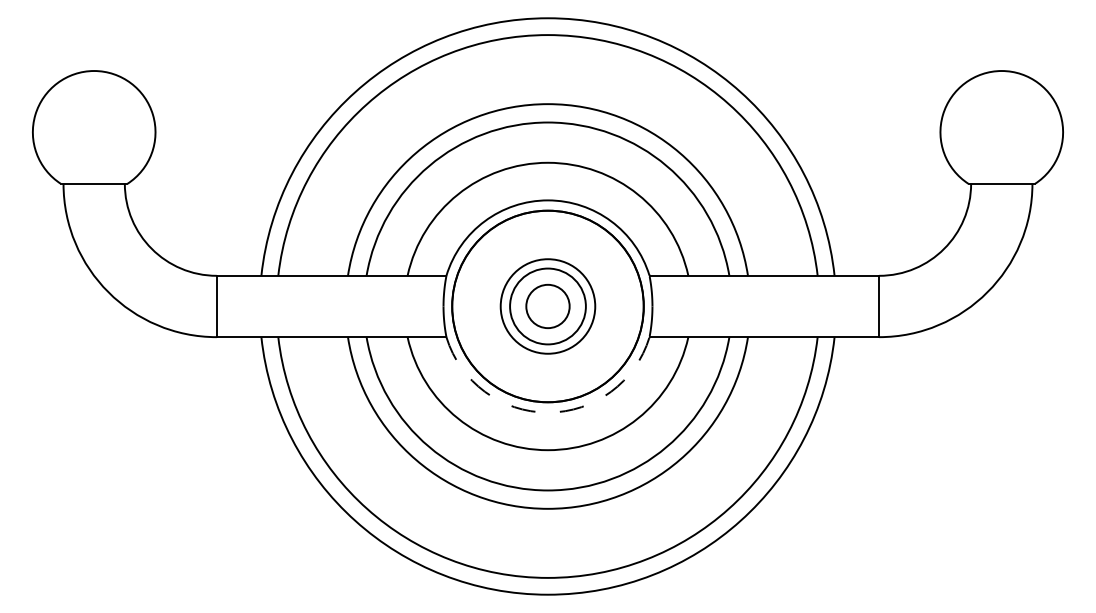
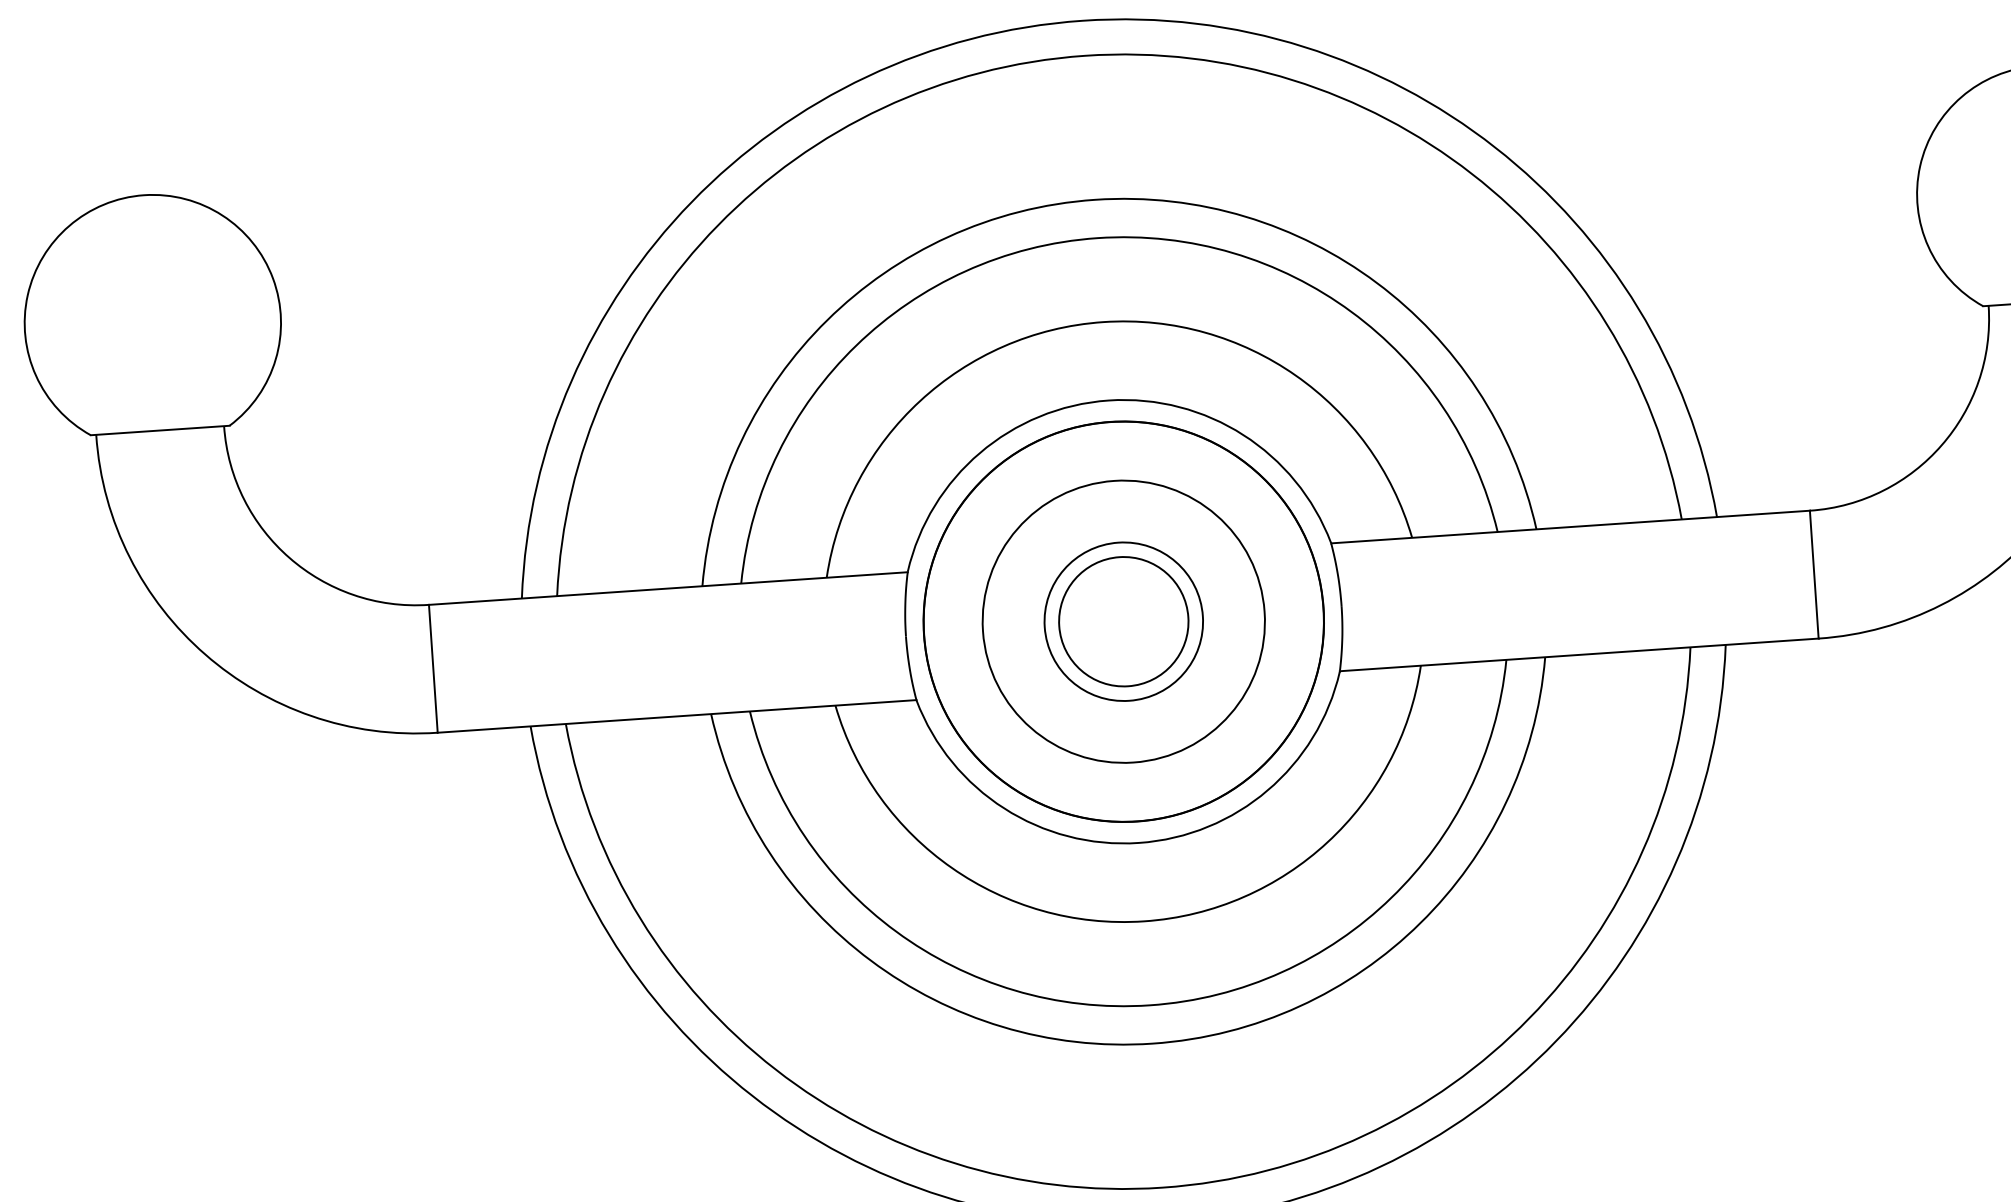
circle: (547, 306) -> (1122, 621), size x1.43
circle: (547, 306) -> (1122, 621), size x1.43
arc: (547, 412) -> (1137, 842), dashed -> solid

